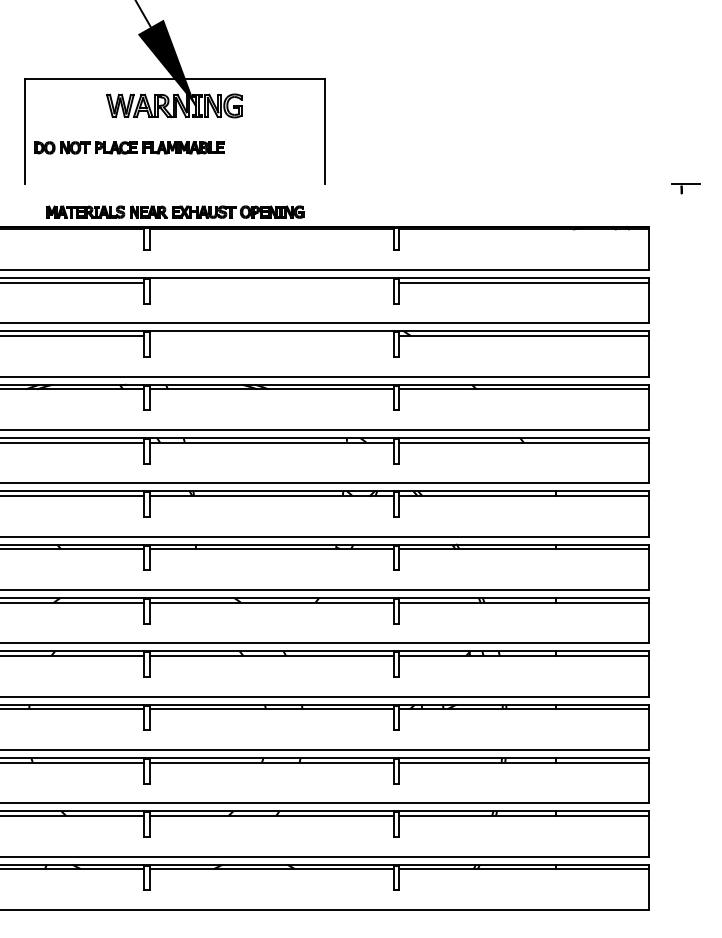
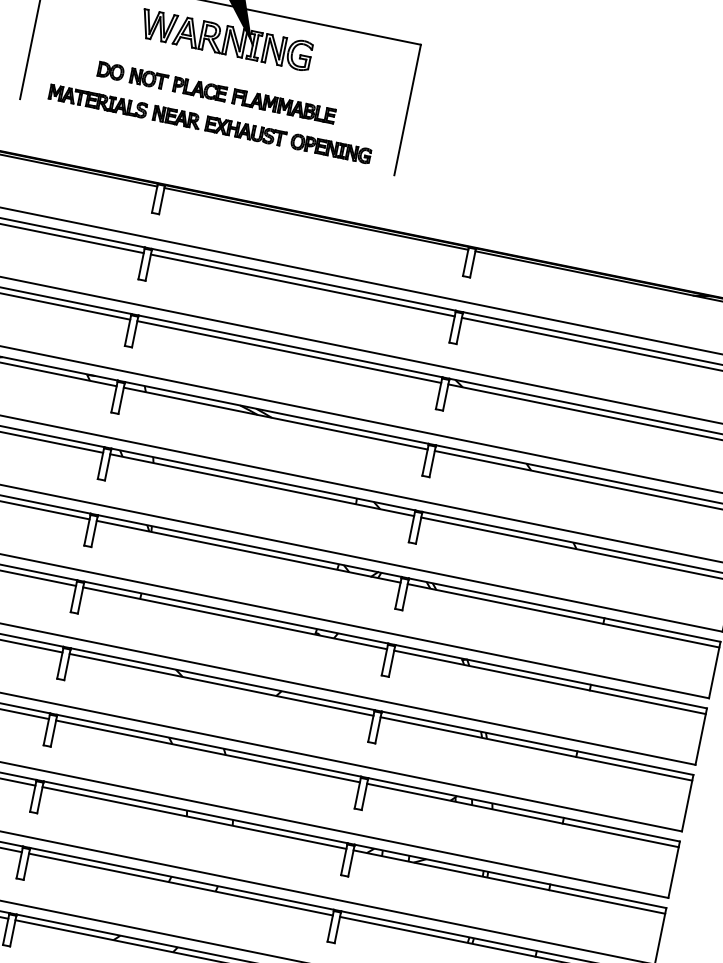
part: (129, 147) -> (216, 92), moved
part: (175, 211) -> (210, 123), moved
line: (271, 282) -> (302, 285), added
line: (271, 336) -> (288, 352), added

